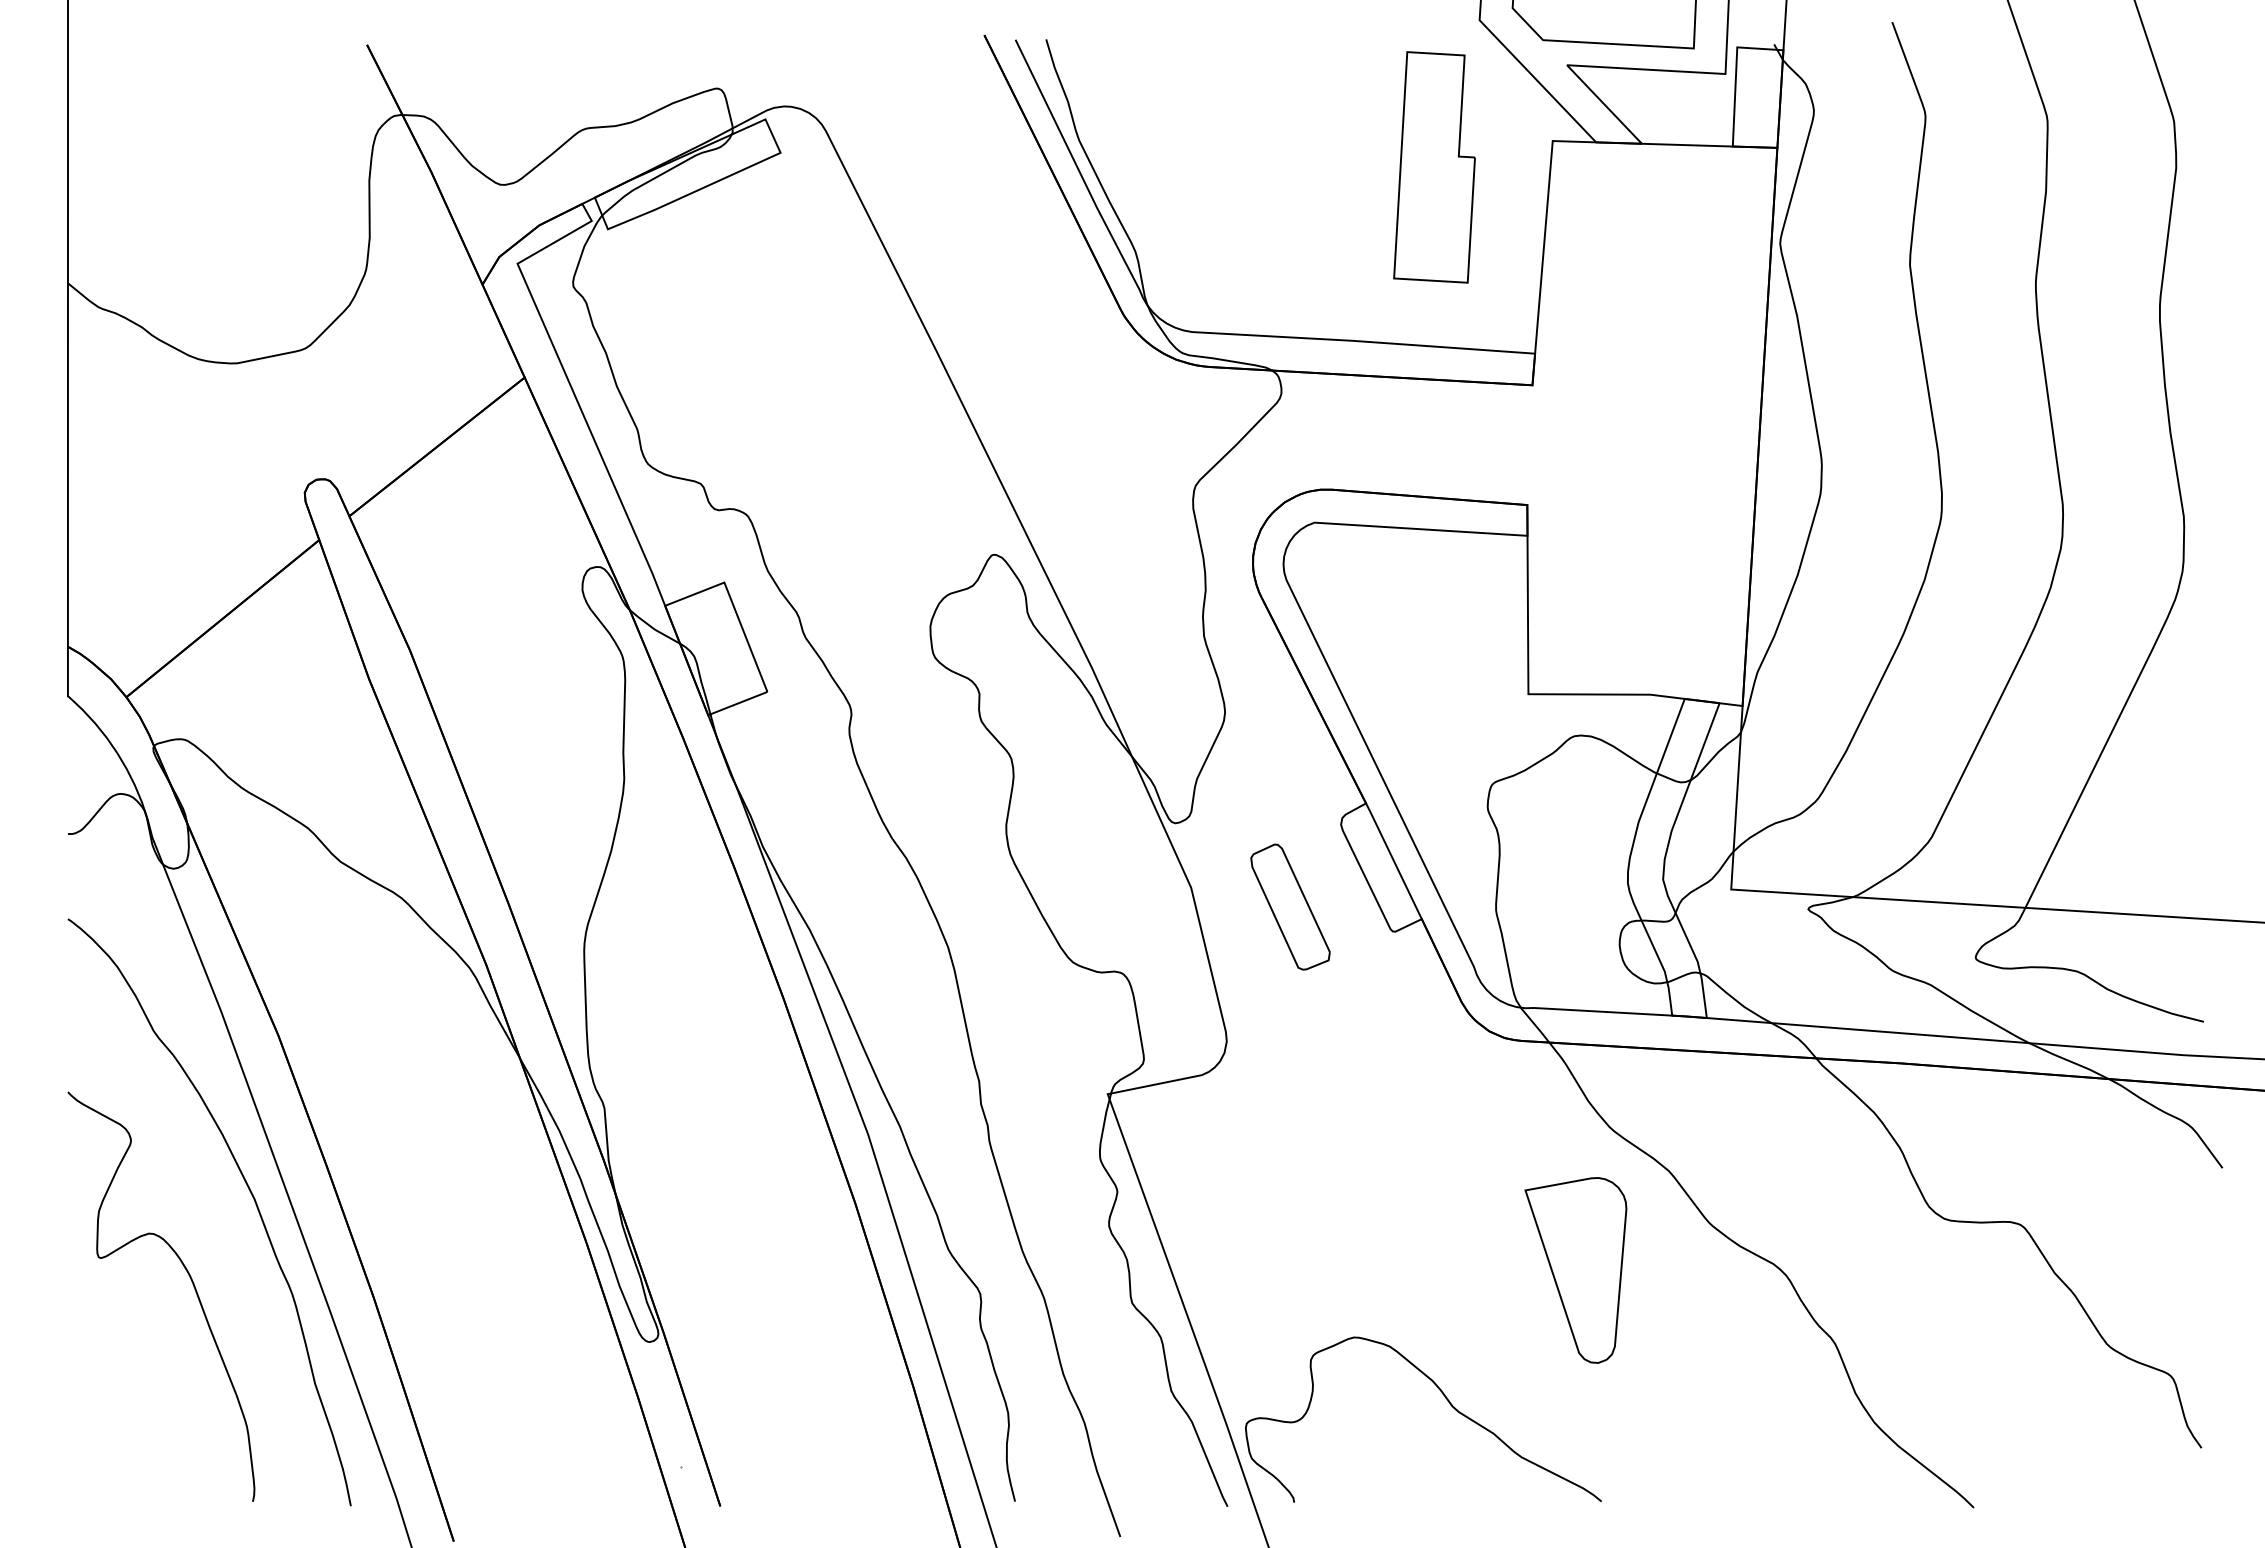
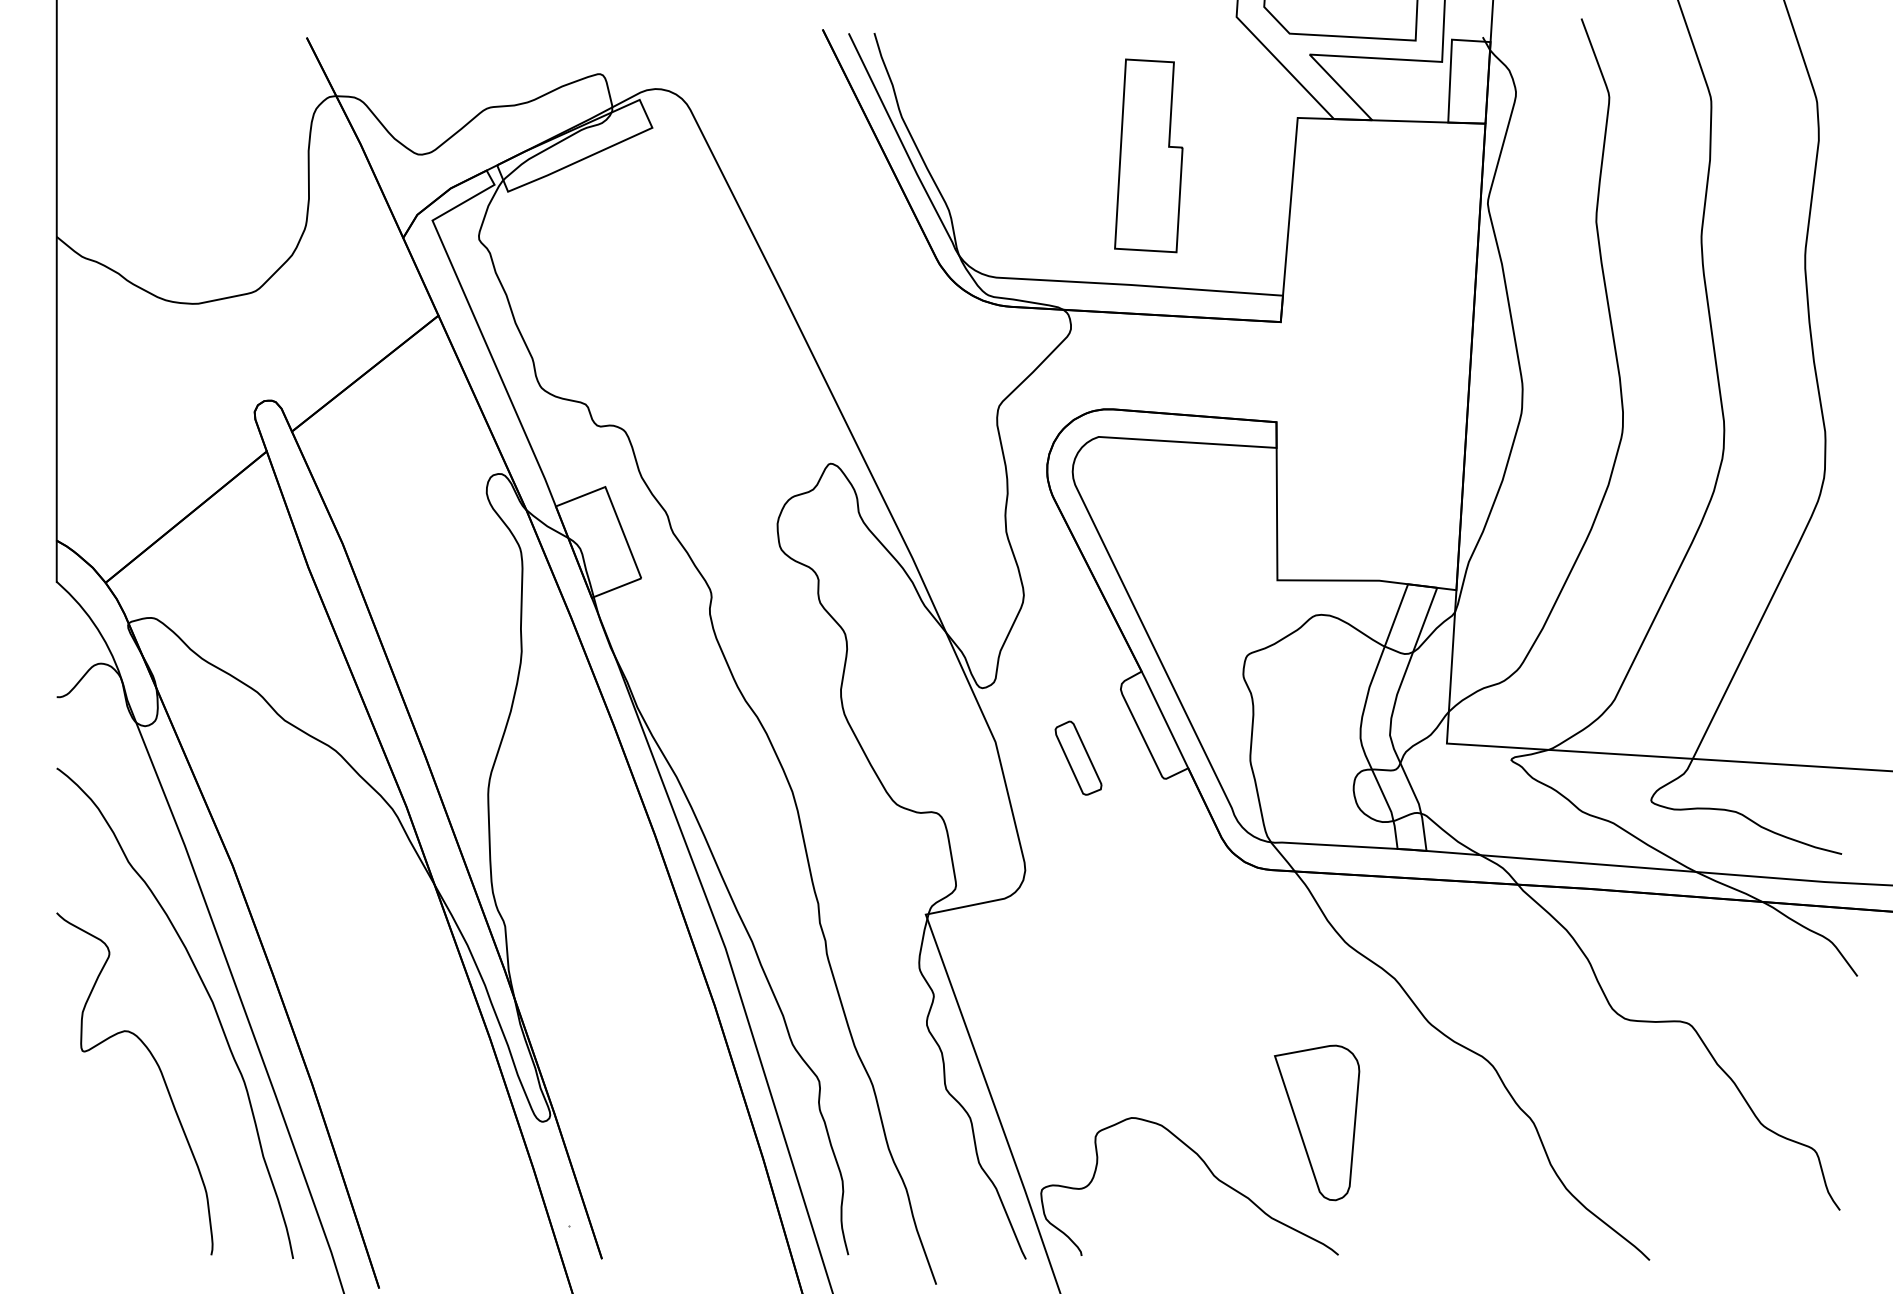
part: (1434, 167) -> (1148, 155), moved
part: (1290, 906) -> (1078, 757), size x0.7
part: (1575, 1270) -> (1316, 1122), moved

